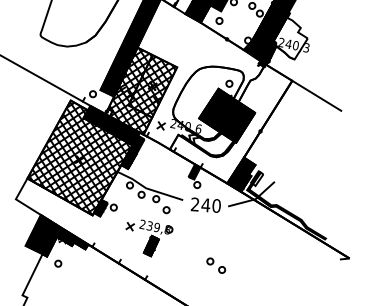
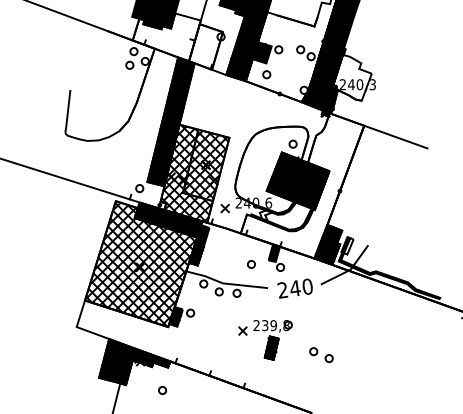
circle: (166, 210) -> (251, 264), moved
part: (147, 238) -> (265, 340), moved
circle: (58, 263) -> (162, 390), moved

